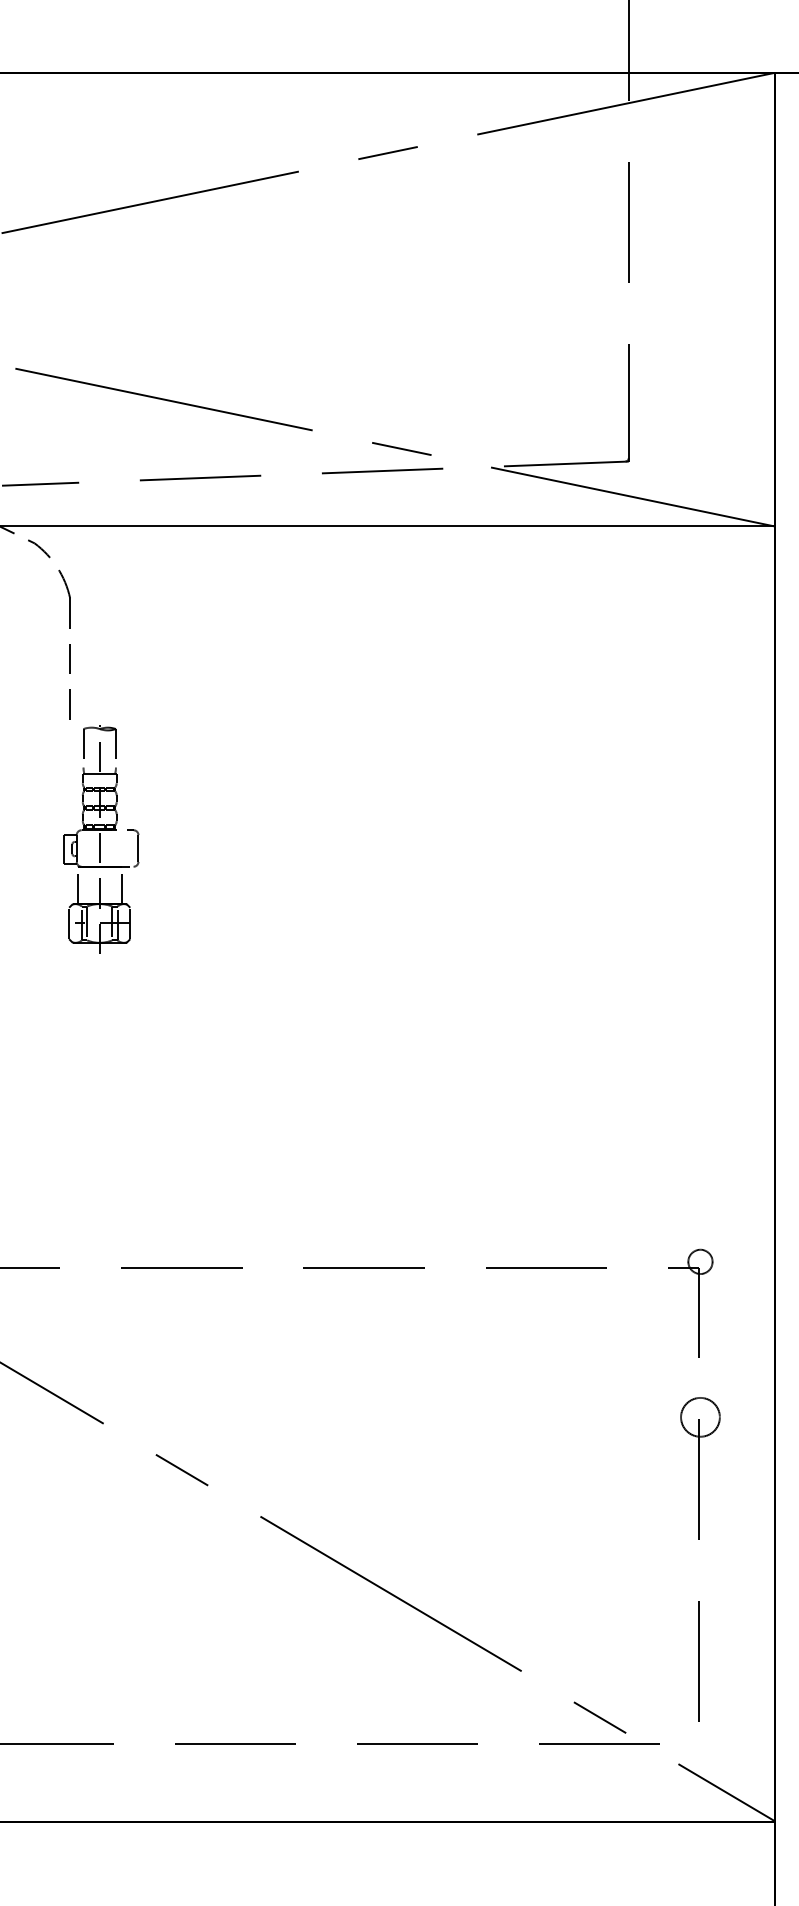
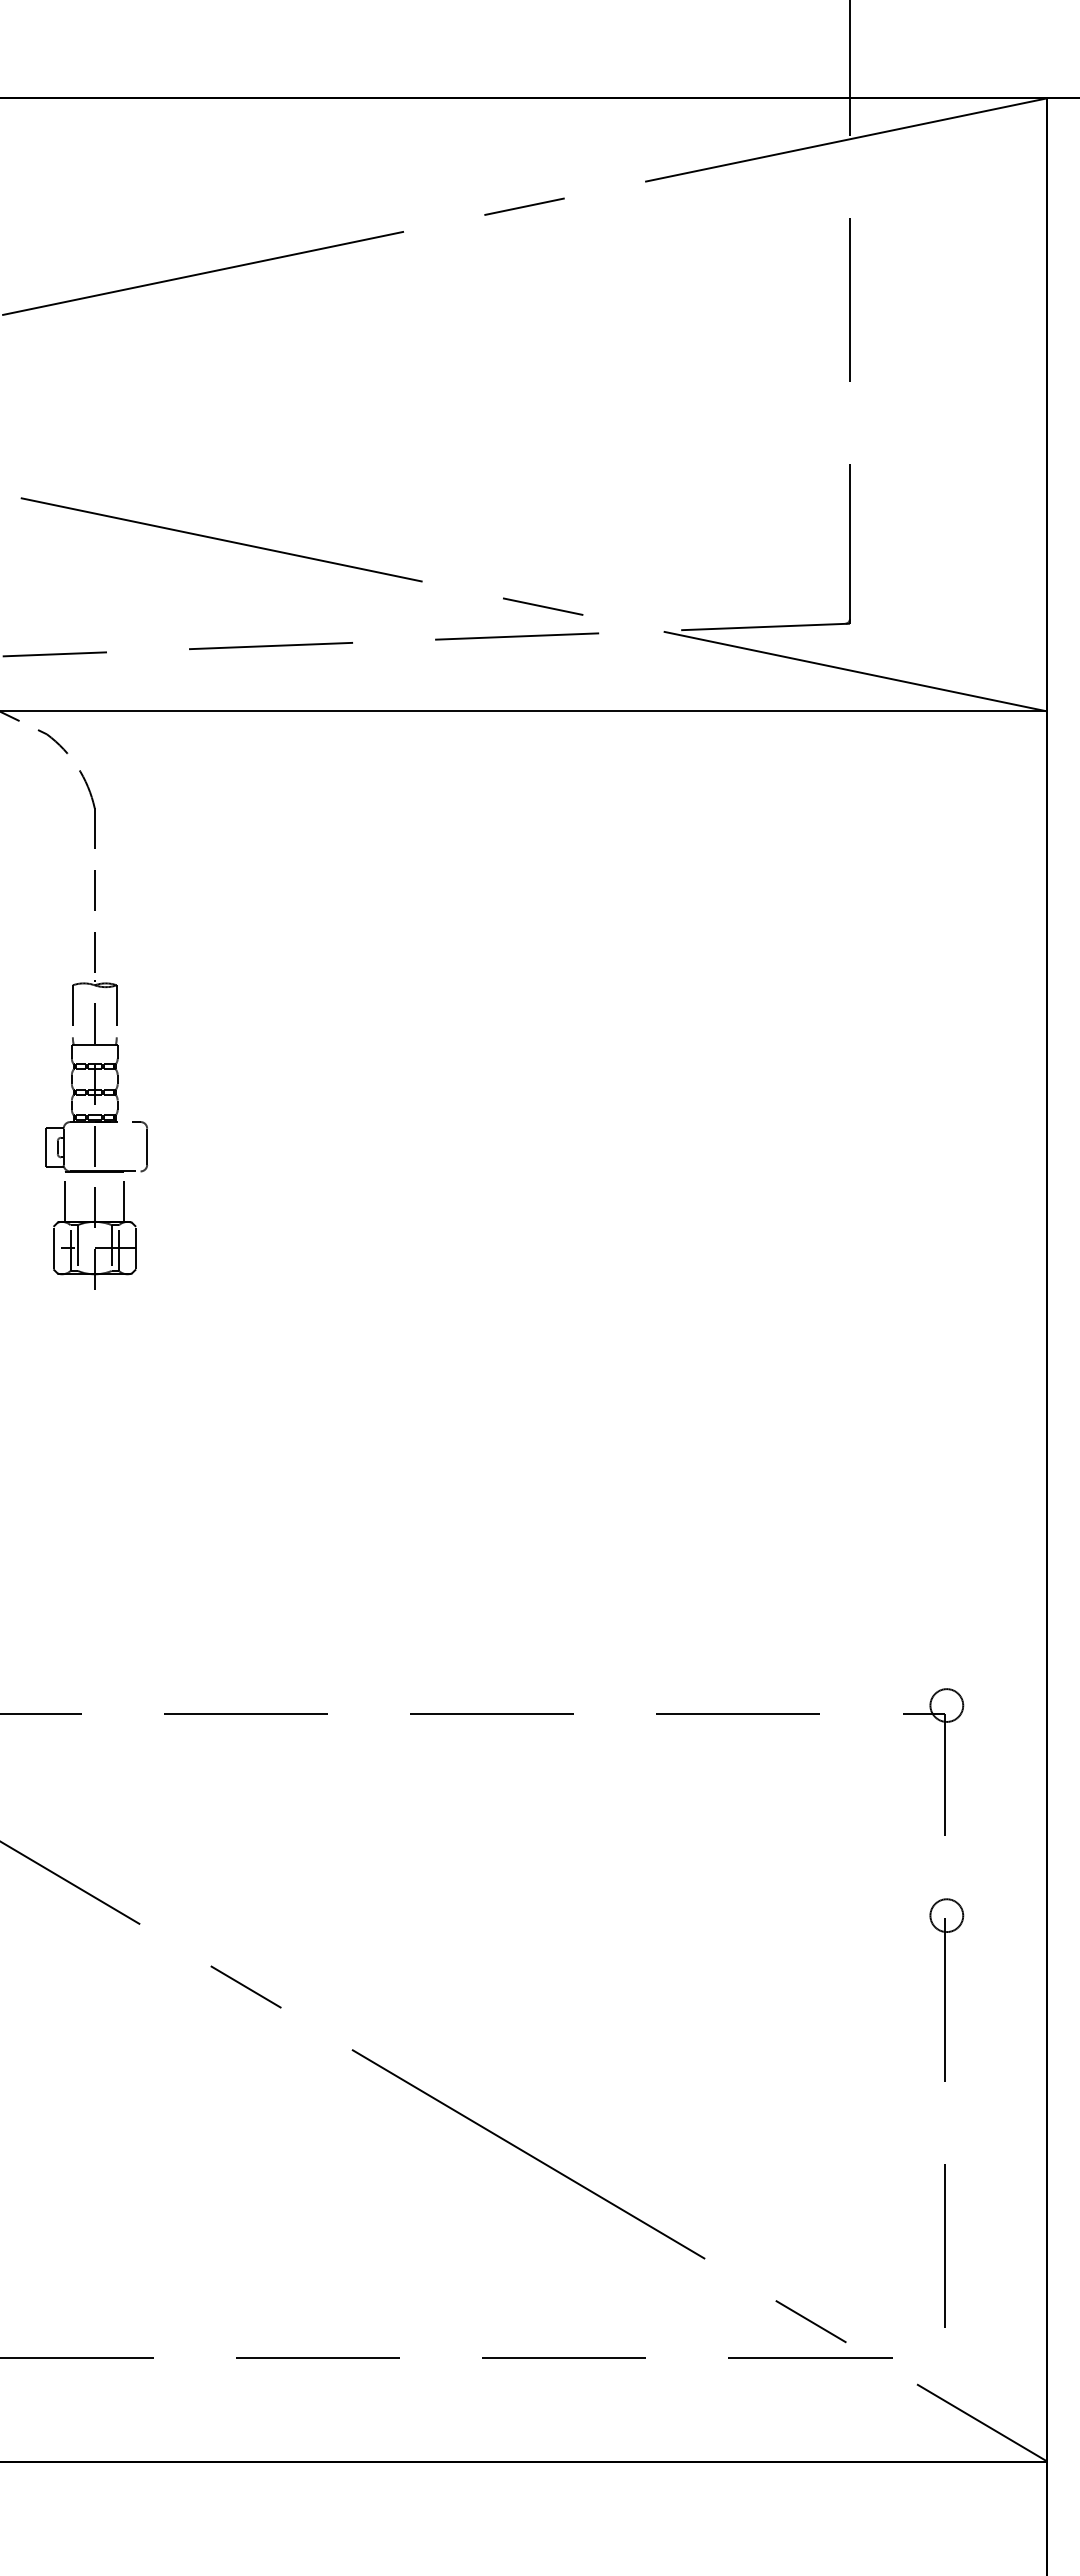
part: (100, 839) -> (96, 1134), moved
circle: (700, 1417) -> (946, 1915), size x0.62

